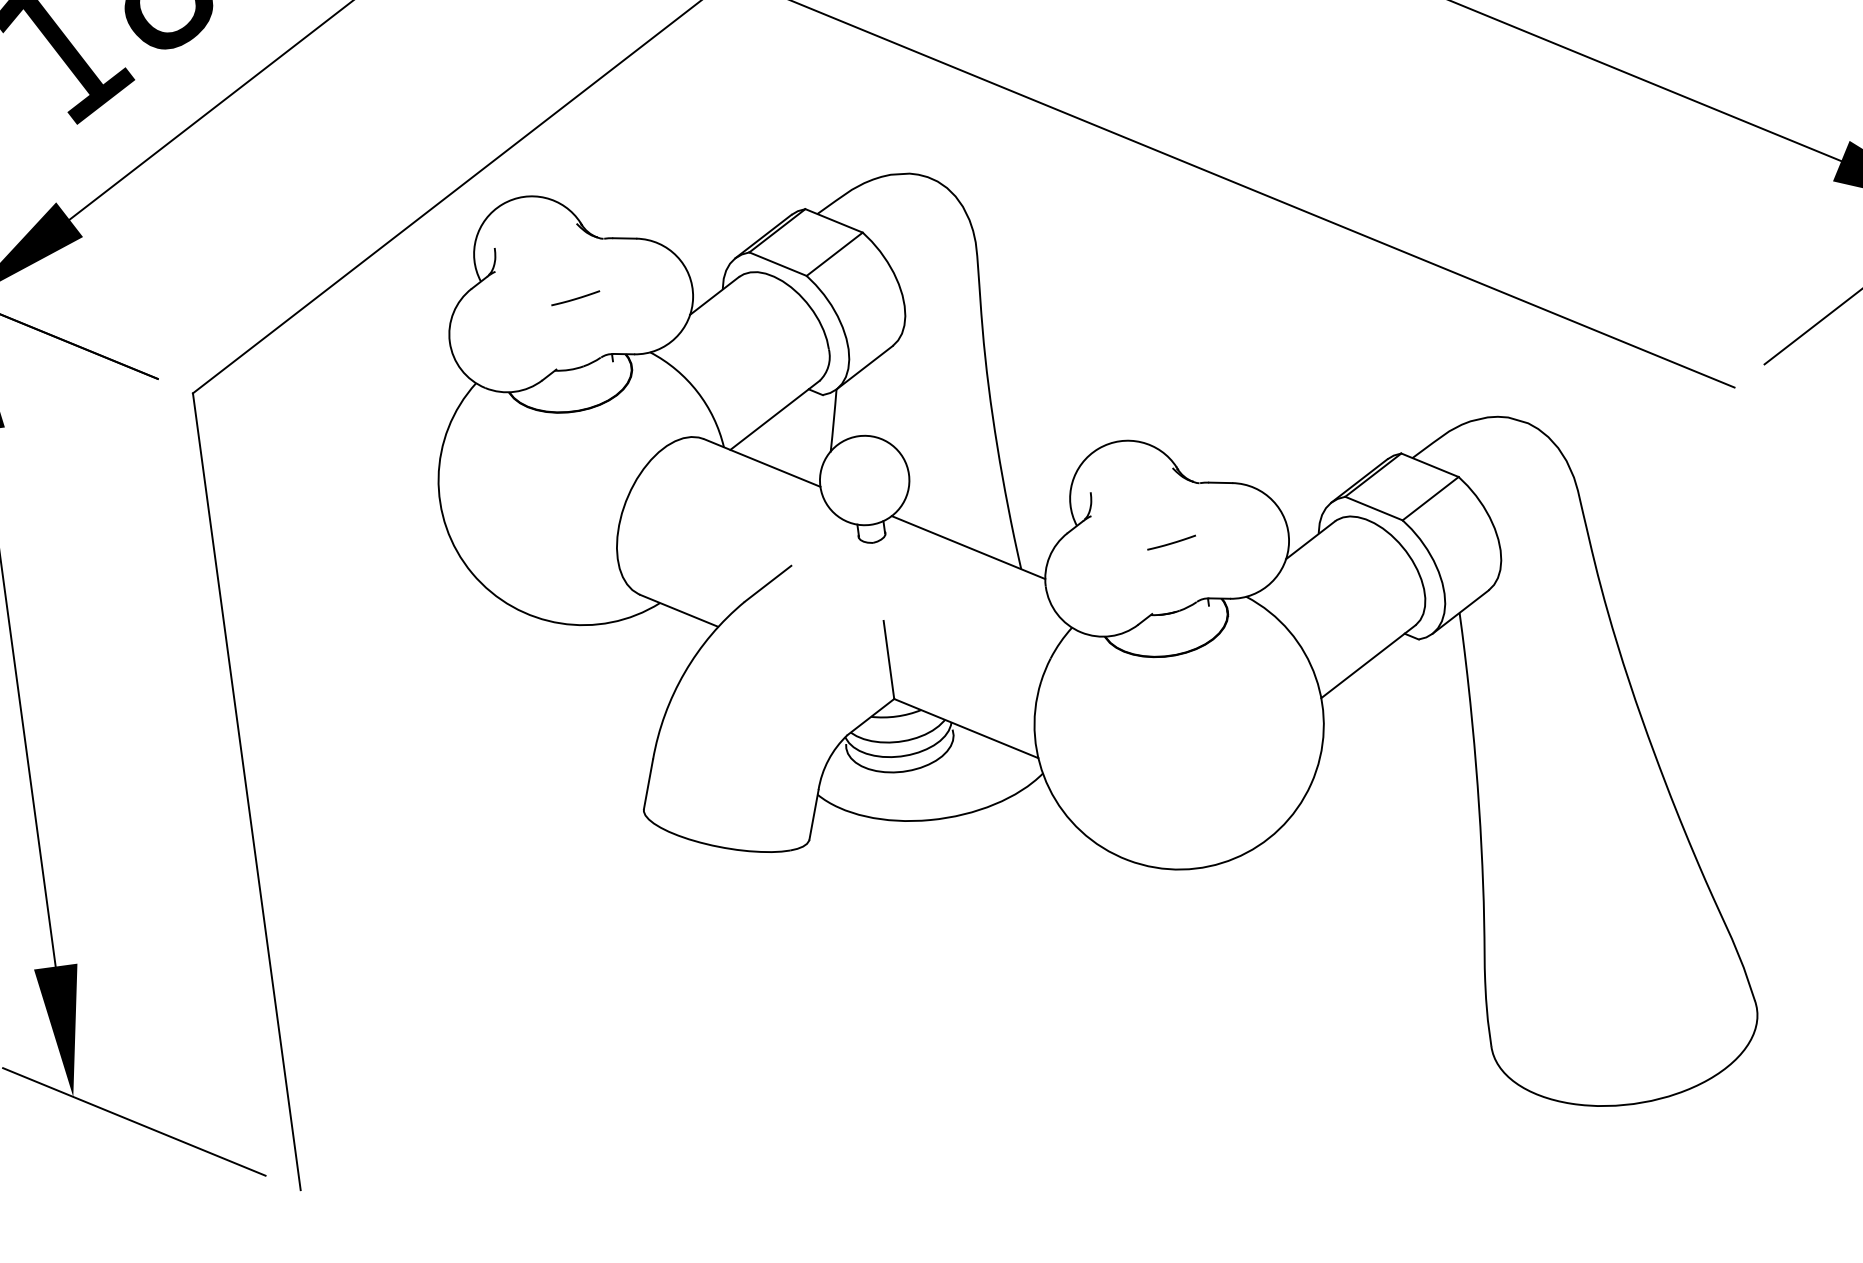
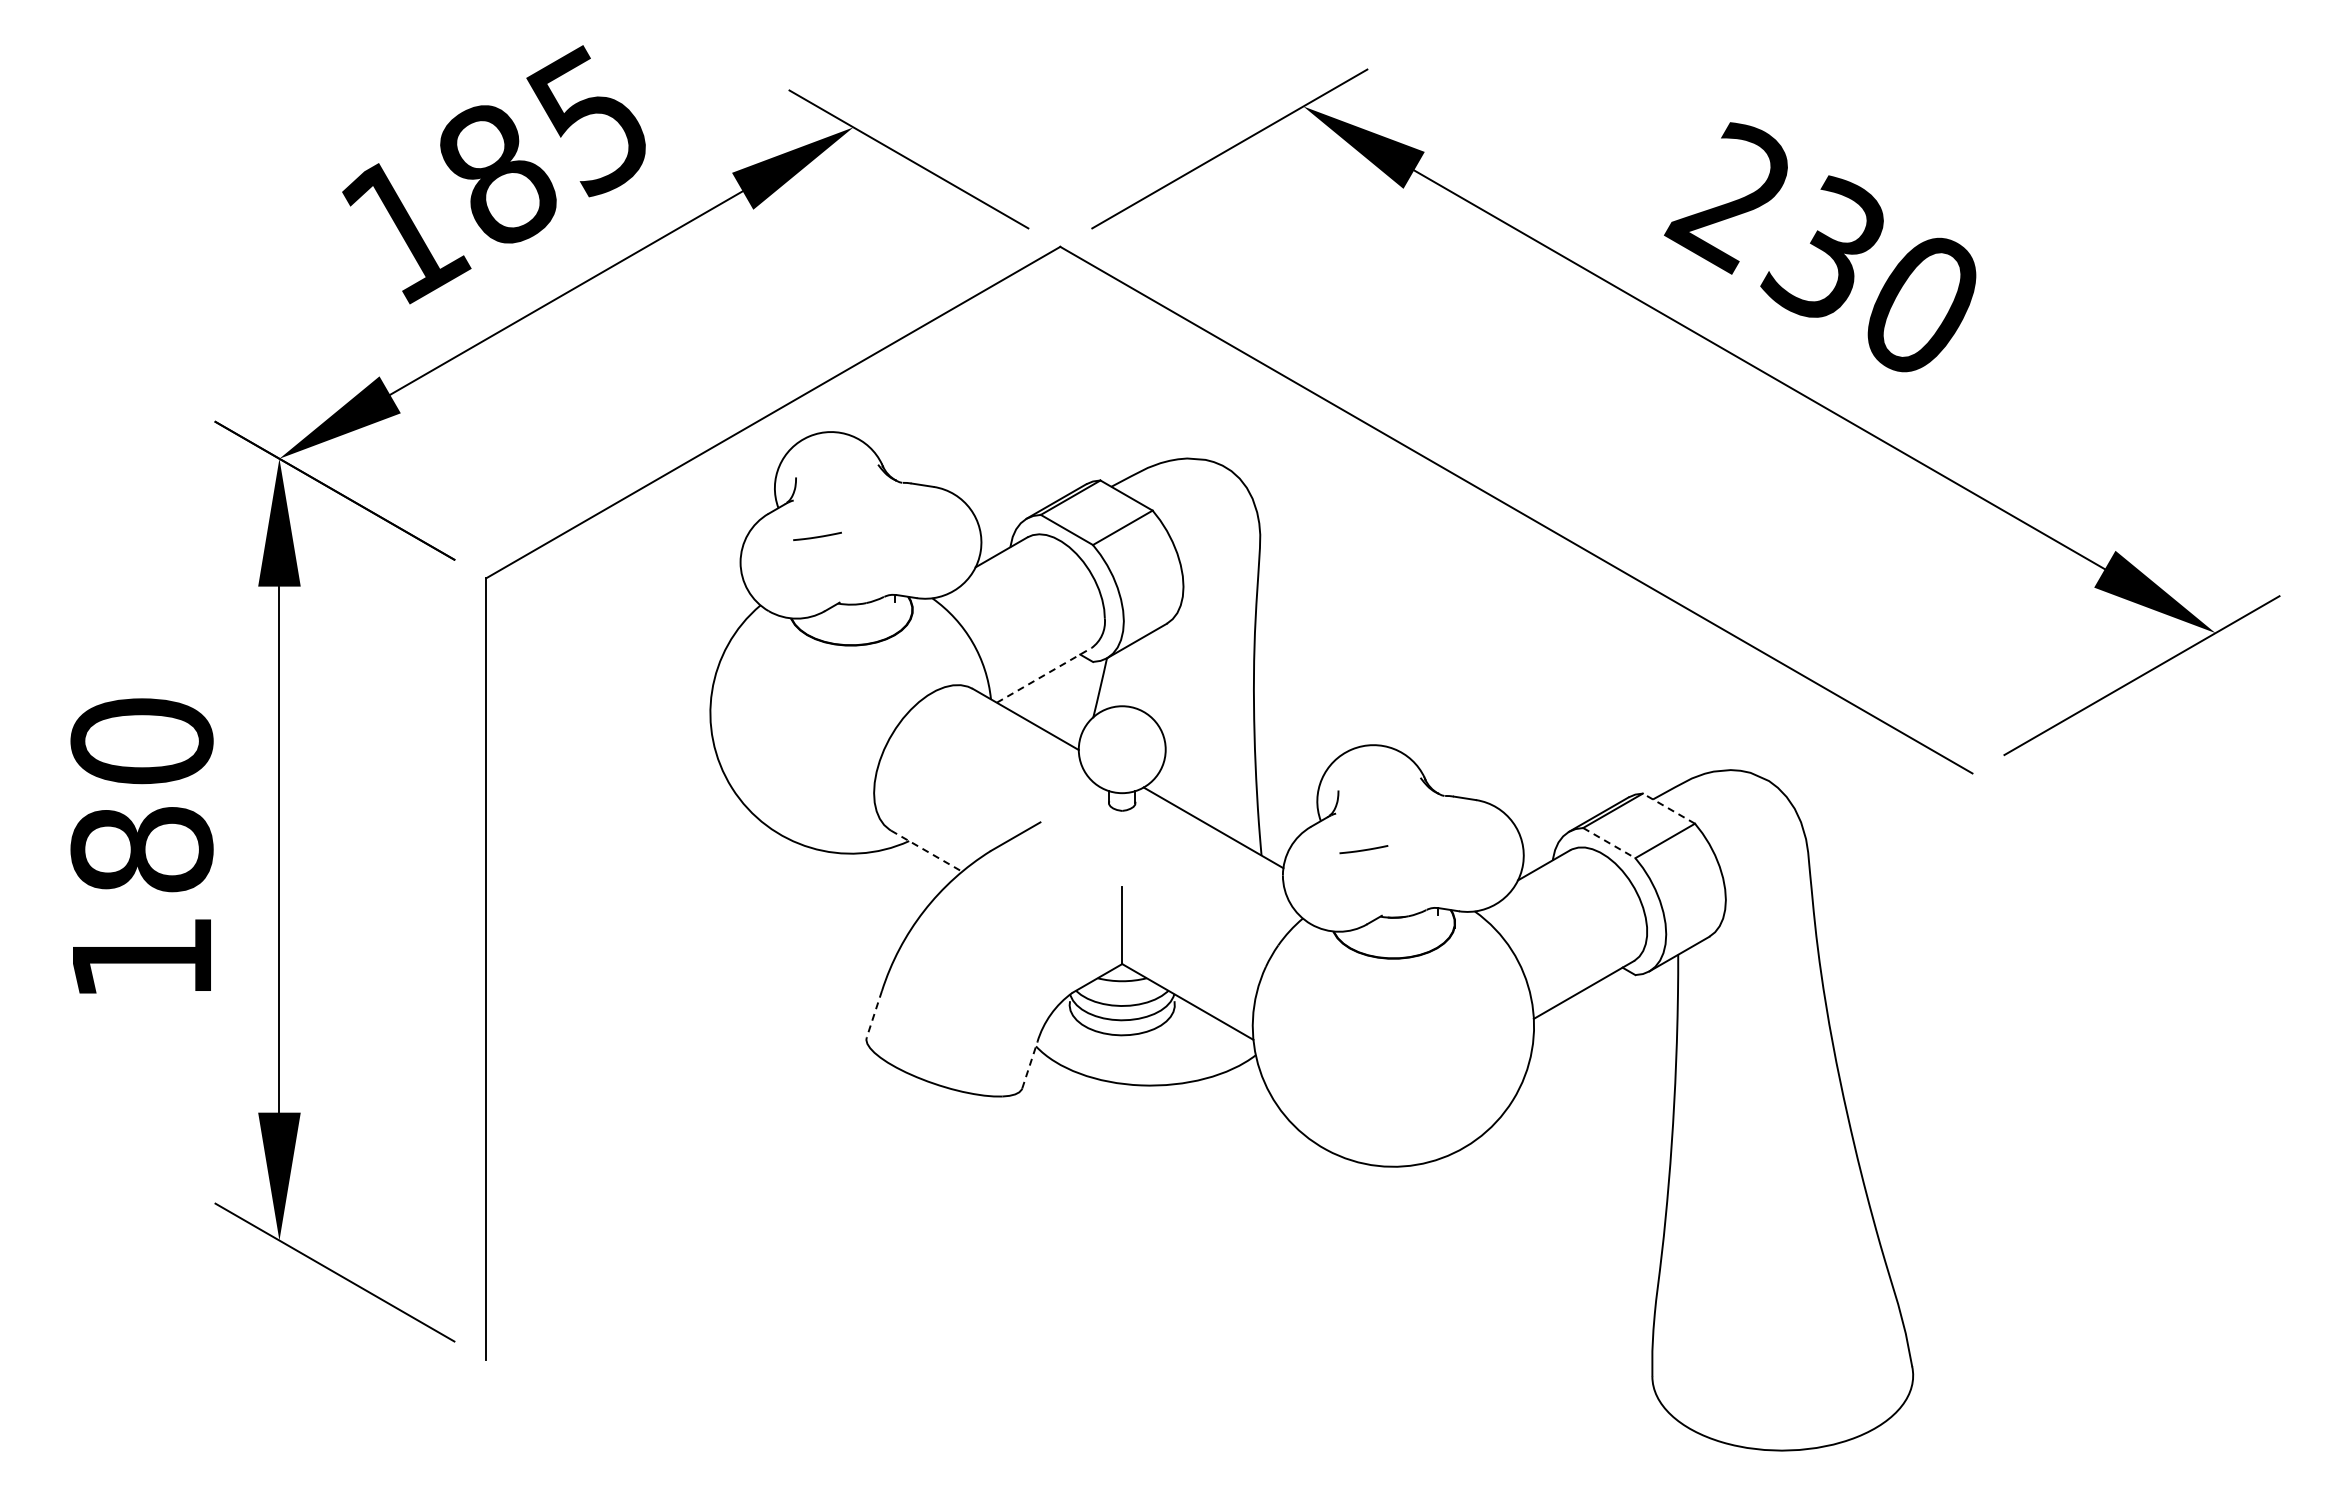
line: (575, 298) -> (817, 536), moved
line: (775, 415) -> (1044, 675), solid -> dashed
line: (1429, 465) -> (1668, 808), solid -> dashed
line: (1374, 508) -> (1609, 843), solid -> dashed
line: (1171, 542) -> (1363, 849), moved
line: (679, 611) -> (926, 851), solid -> dashed
line: (648, 784) -> (874, 1014), solid -> dashed
line: (813, 815) -> (1029, 1065), solid -> dashed

